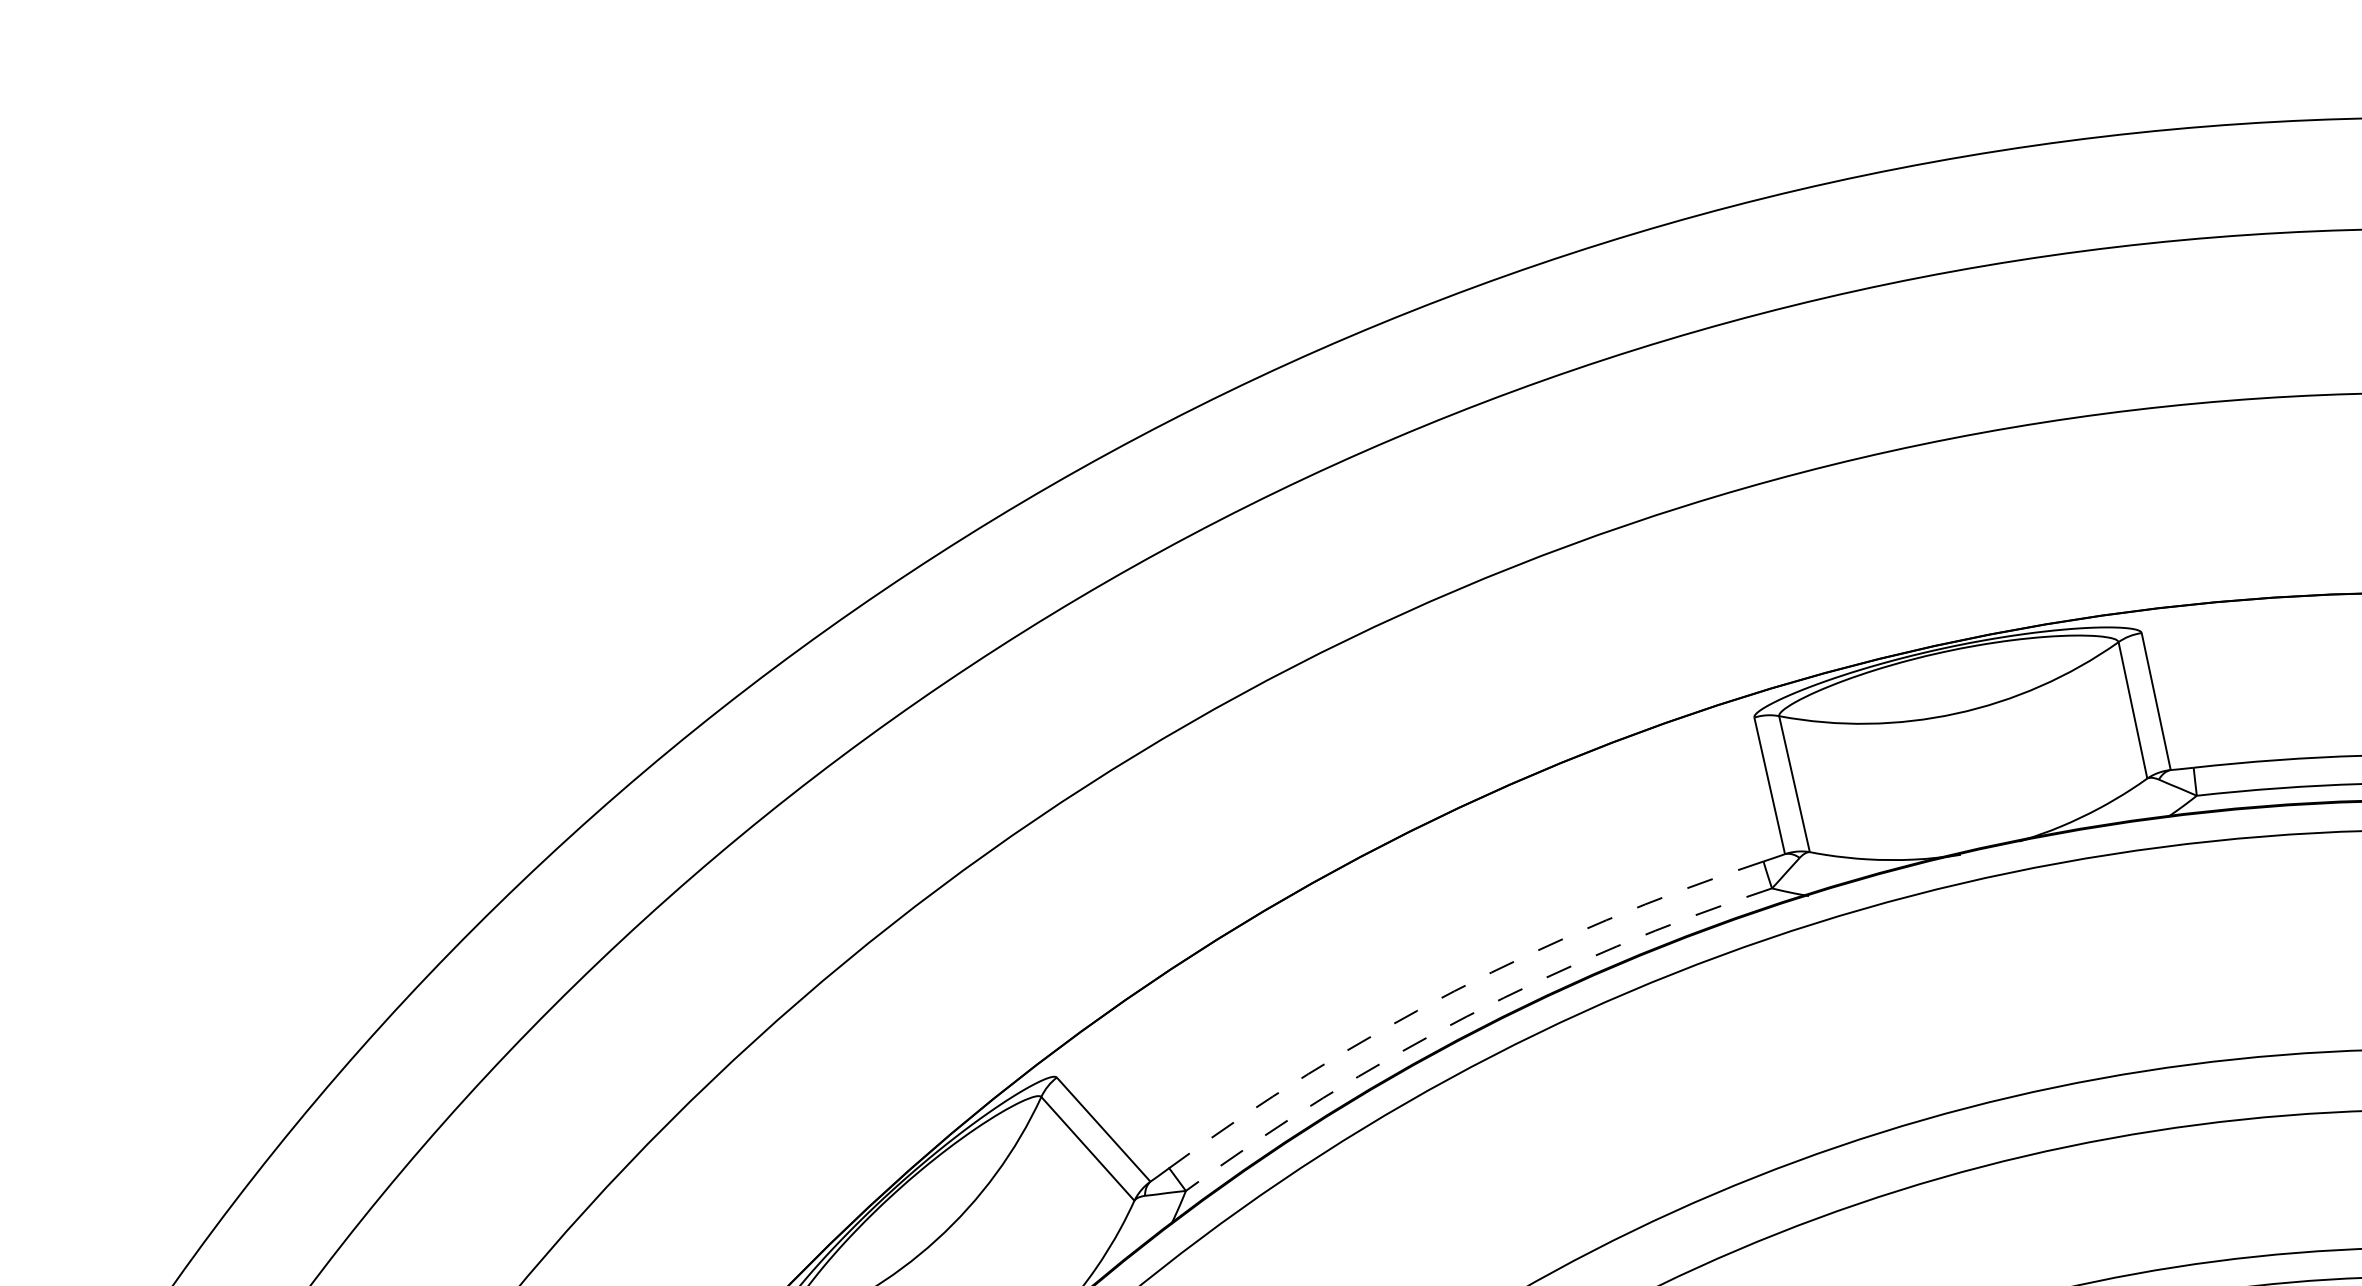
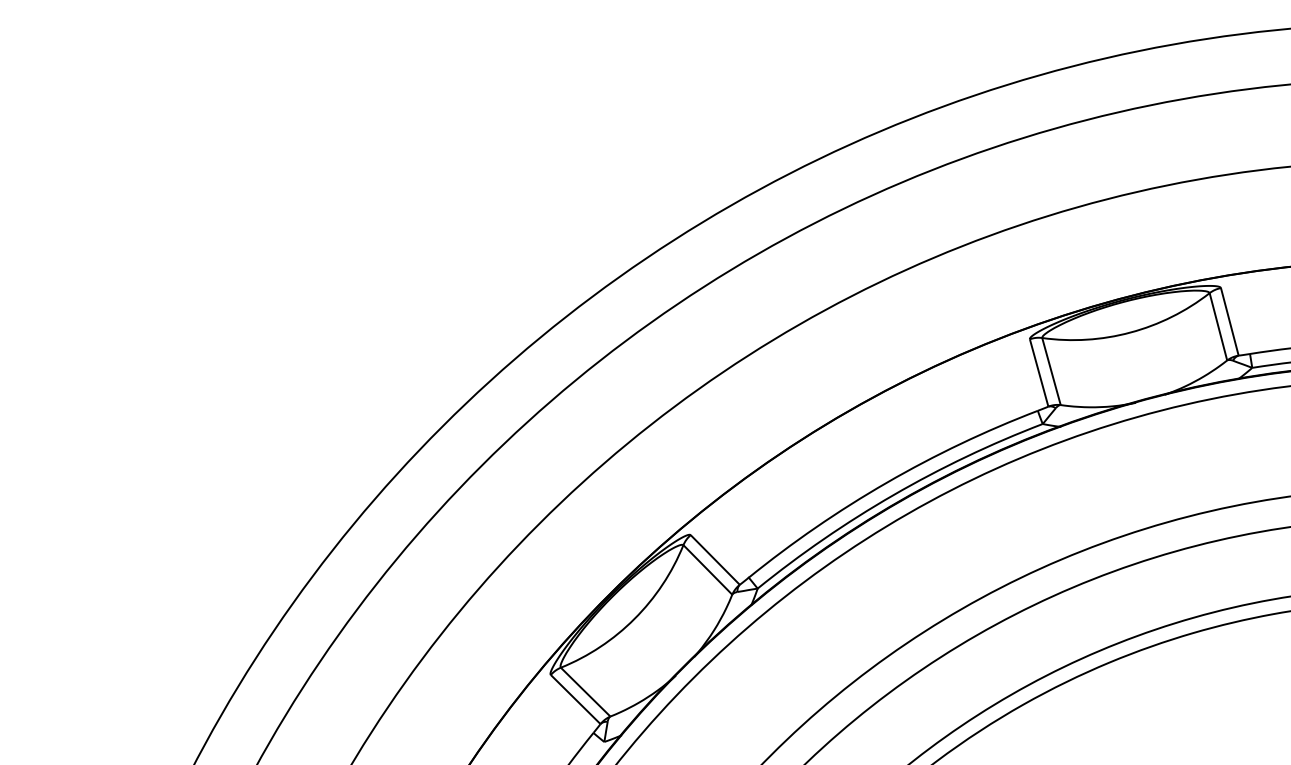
arc: (1453, 990) -> (886, 482), dashed -> solid
arc: (1466, 1017) -> (893, 495), dashed -> solid

